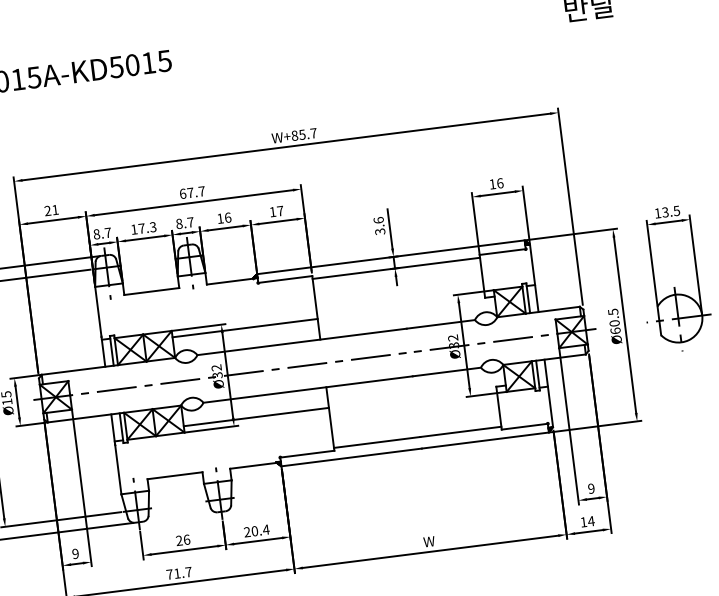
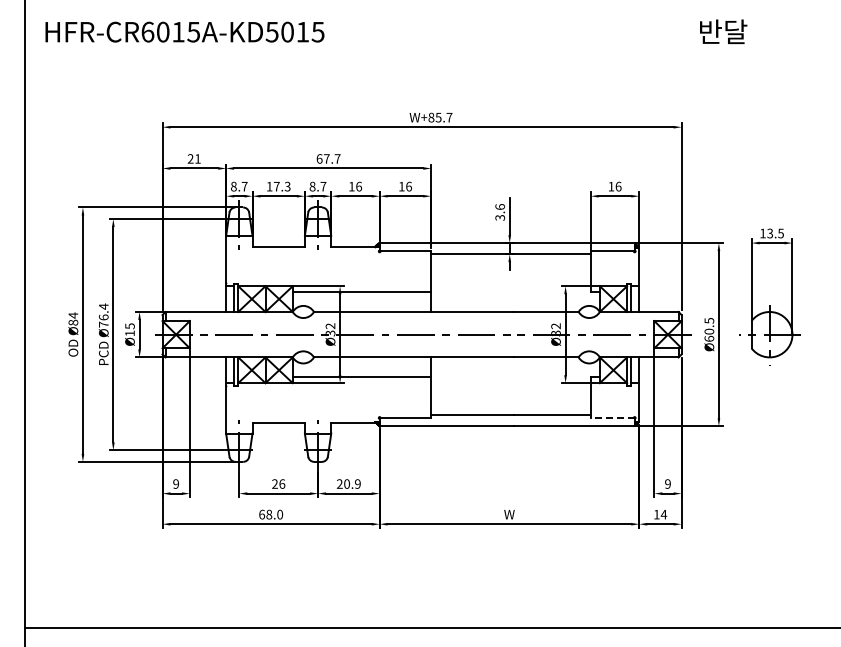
text: (280, 210) -> (409, 186), 17 -> 16
line: (524, 426) -> (612, 417), solid -> dashed
text: (265, 529) -> (357, 483), 20.4 -> 20.9
text: (179, 573) -> (271, 514), 71.7 -> 68.0

